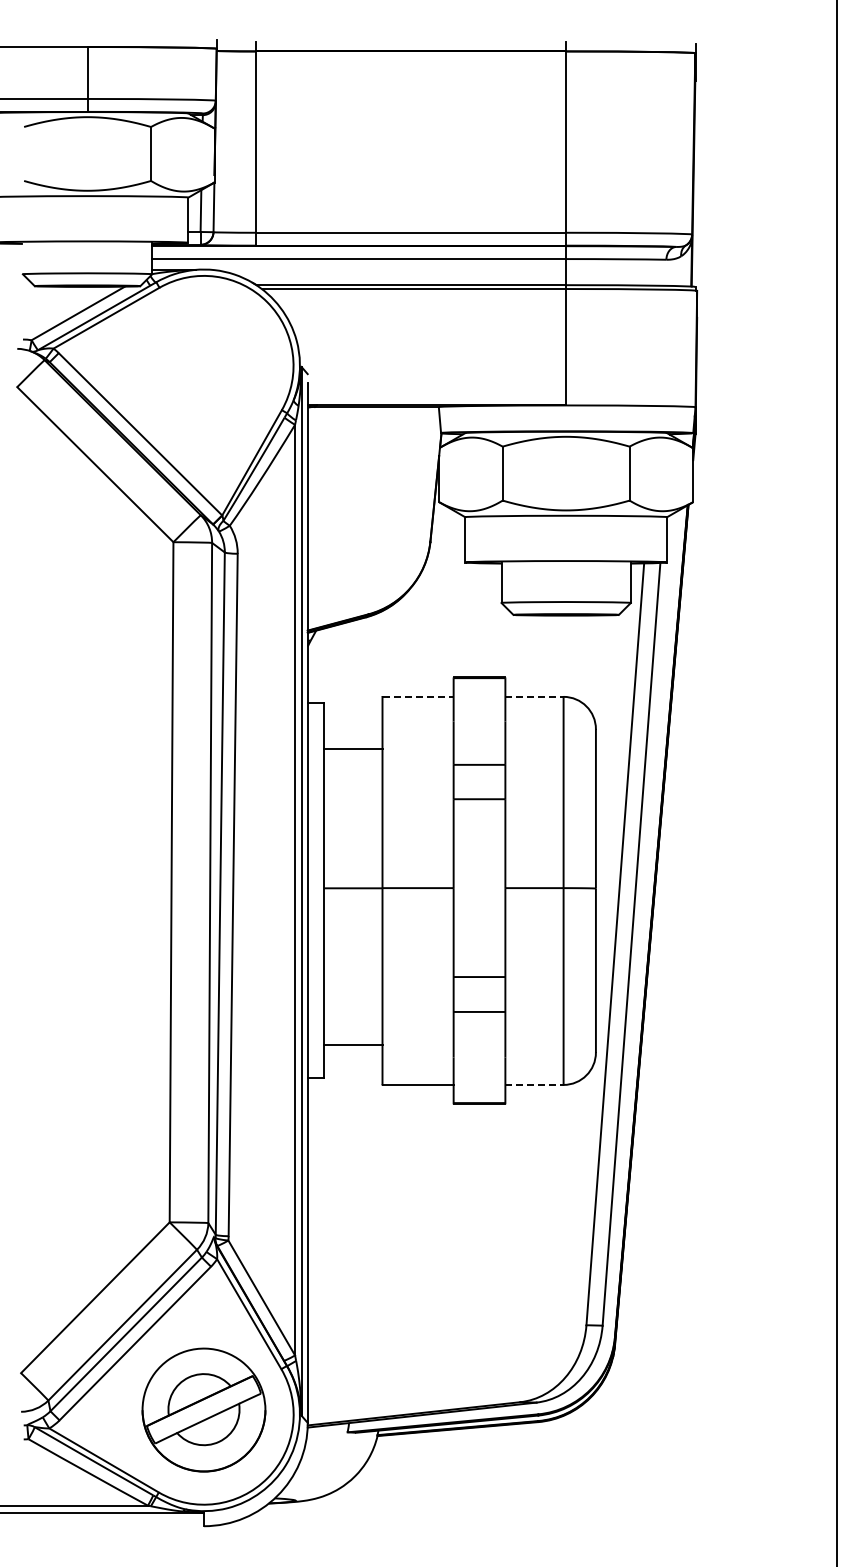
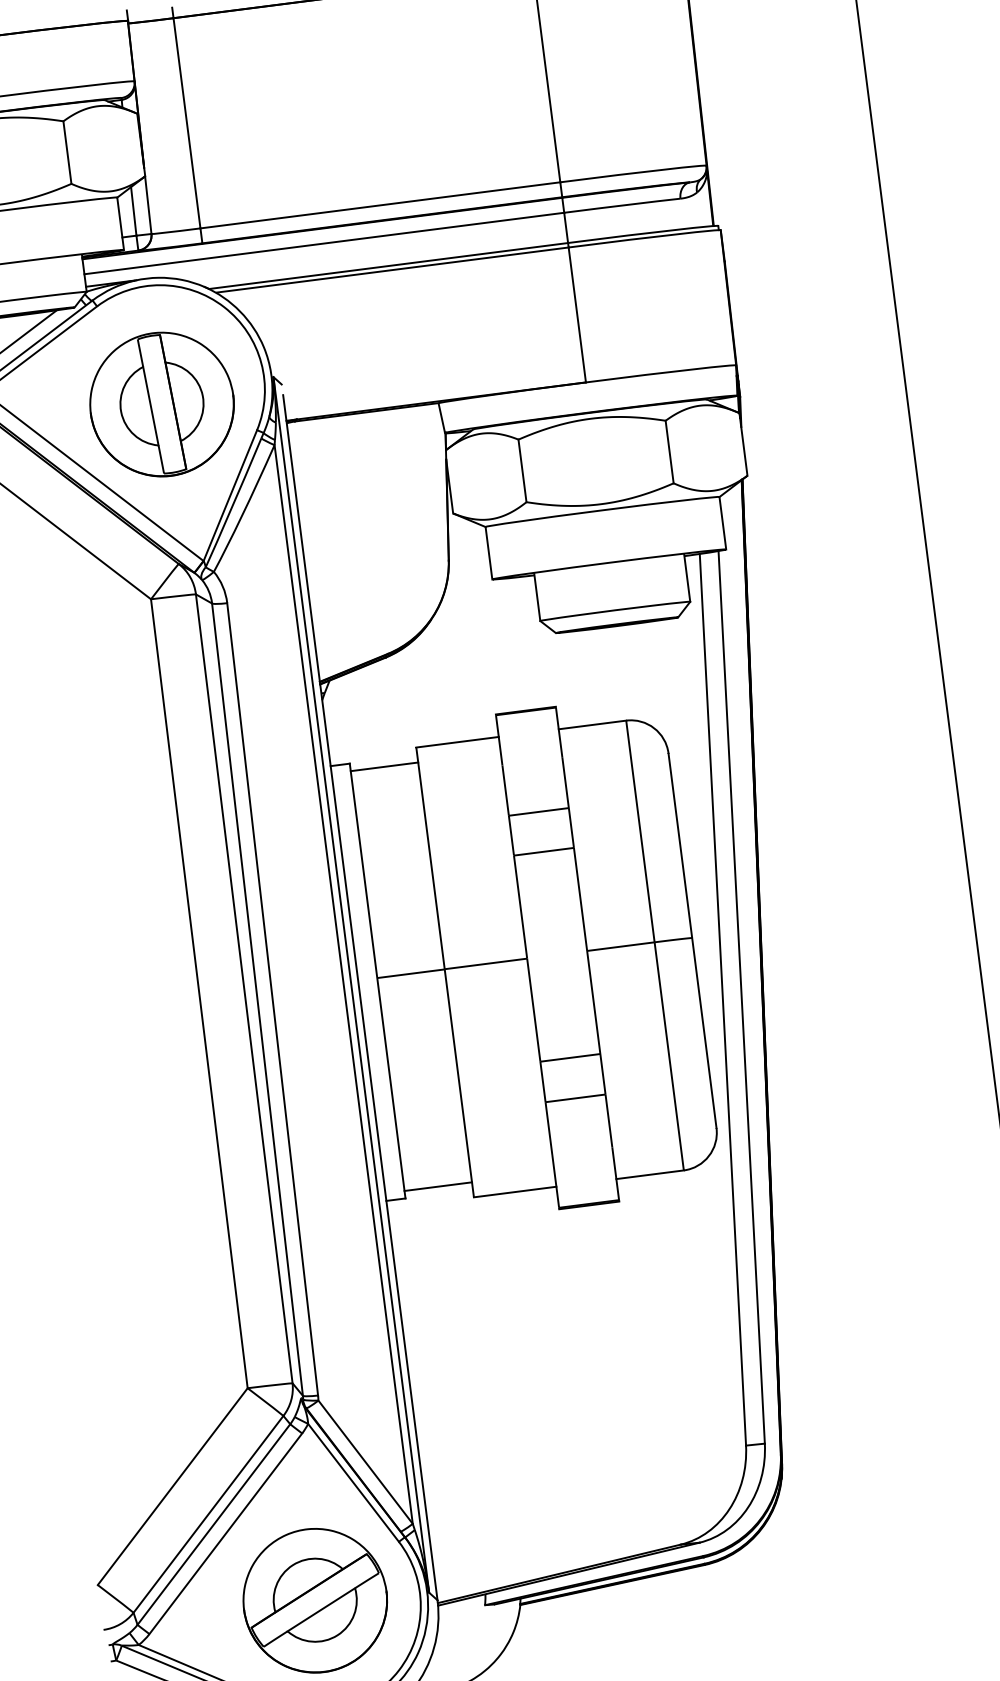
part: (203, 377) -> (161, 403), added
line: (418, 696) -> (457, 741), dashed -> solid
line: (534, 696) -> (592, 724), dashed -> solid
line: (353, 748) -> (384, 766), moved
line: (353, 1044) -> (438, 1186), moved
line: (534, 1084) -> (650, 1174), dashed -> solid

